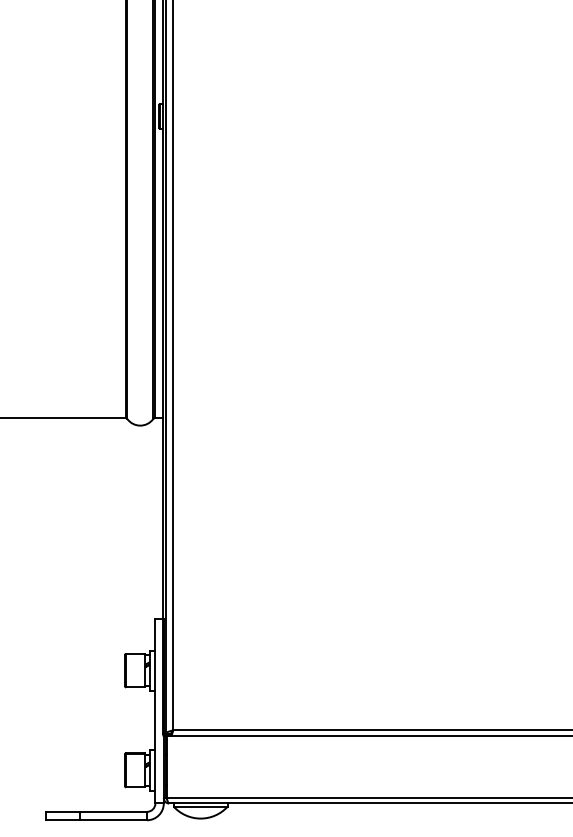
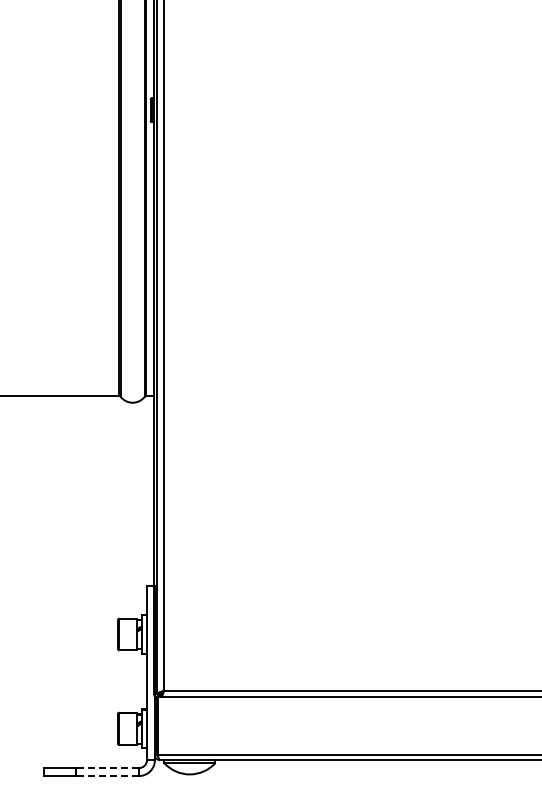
line: (113, 812) -> (107, 768), solid -> dashed
line: (113, 820) -> (107, 776), solid -> dashed

